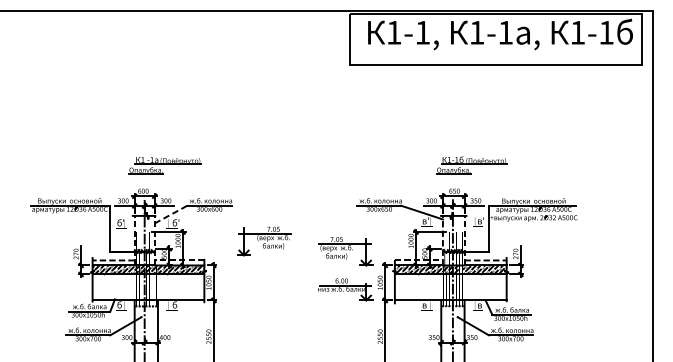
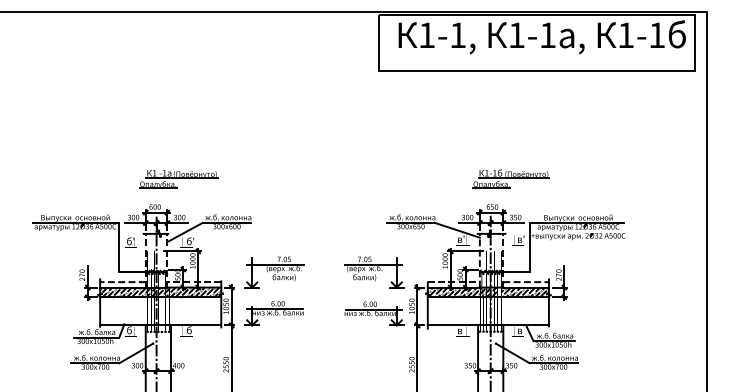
line: (171, 214) -> (185, 232), dashed -> solid
part: (264, 241) -> (274, 272), moved
part: (252, 289) -> (273, 313), added

